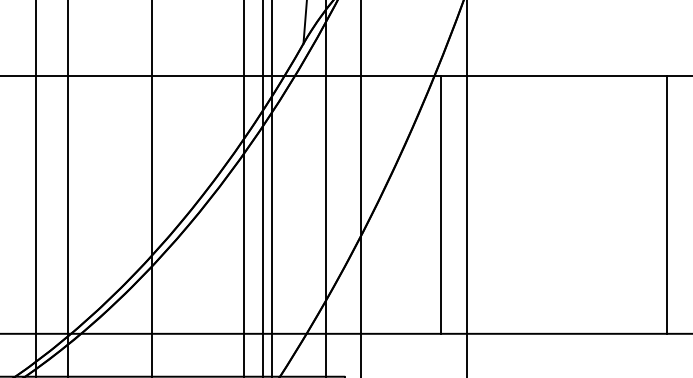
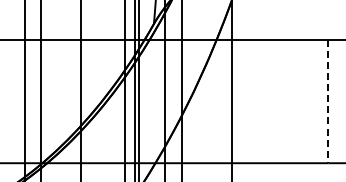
line: (442, 205) -> (220, 101), removed
line: (667, 205) -> (328, 101), solid -> dashed

